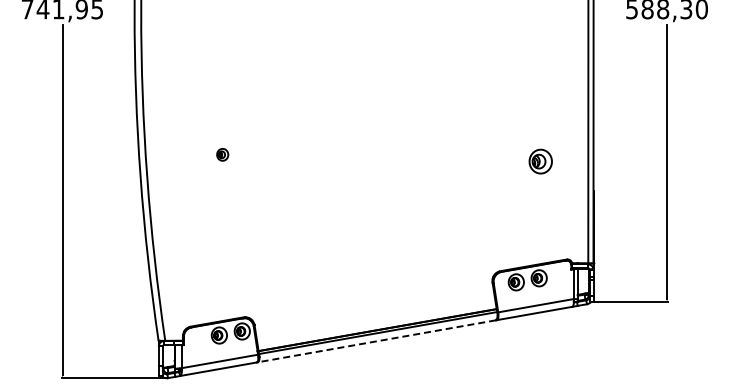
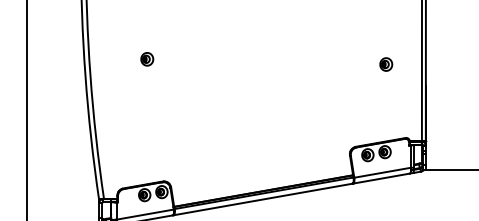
part: (222, 154) -> (147, 59), size x1.43
part: (540, 161) -> (386, 64), size x0.71
line: (376, 341) -> (262, 199), dashed -> solid

